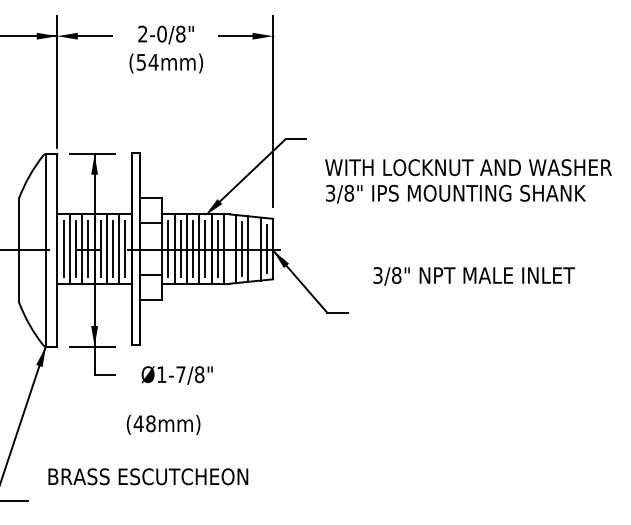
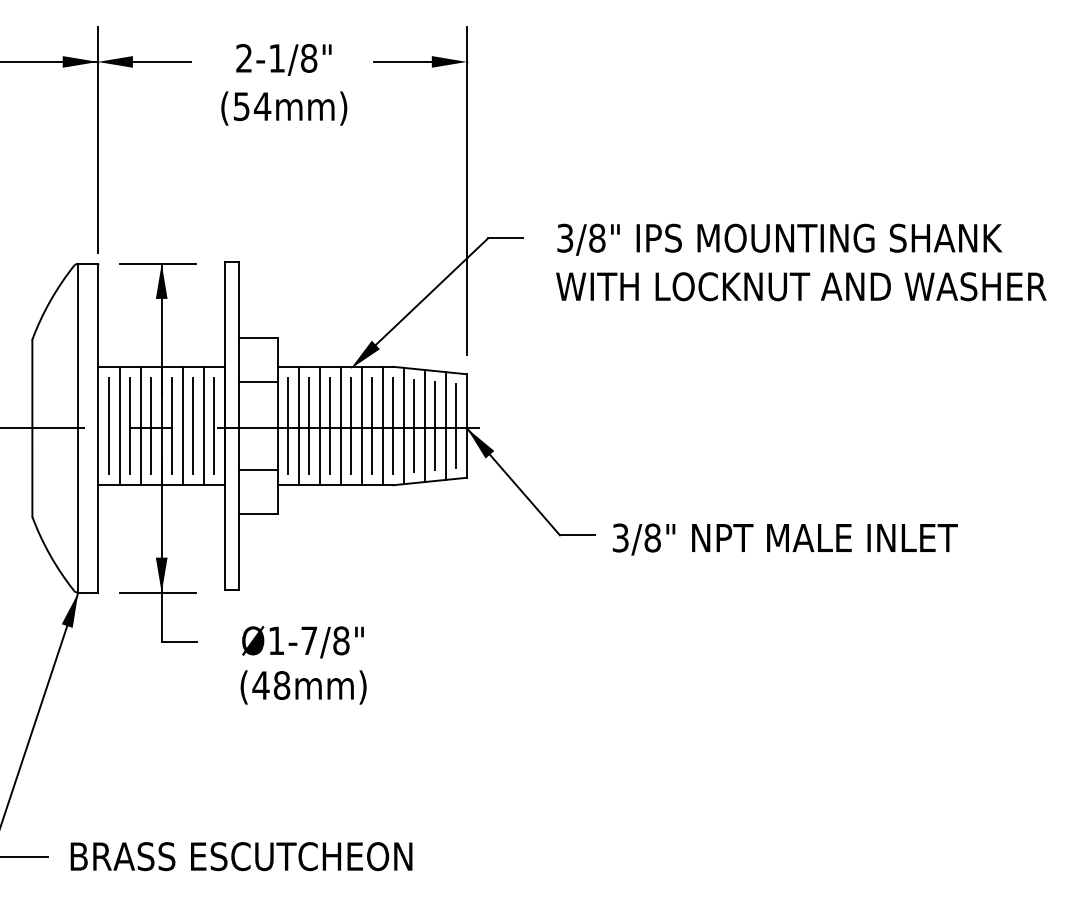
text: (161, 33) -> (276, 57), 2-0/8" -> 2-1/8"
text: (455, 193) -> (778, 238), moved
line: (230, 248) -> (394, 425), added
line: (254, 248) -> (435, 425), added
text: (474, 276) -> (785, 539), moved
text: (163, 424) -> (303, 686), moved
text: (148, 476) -> (241, 856), moved

